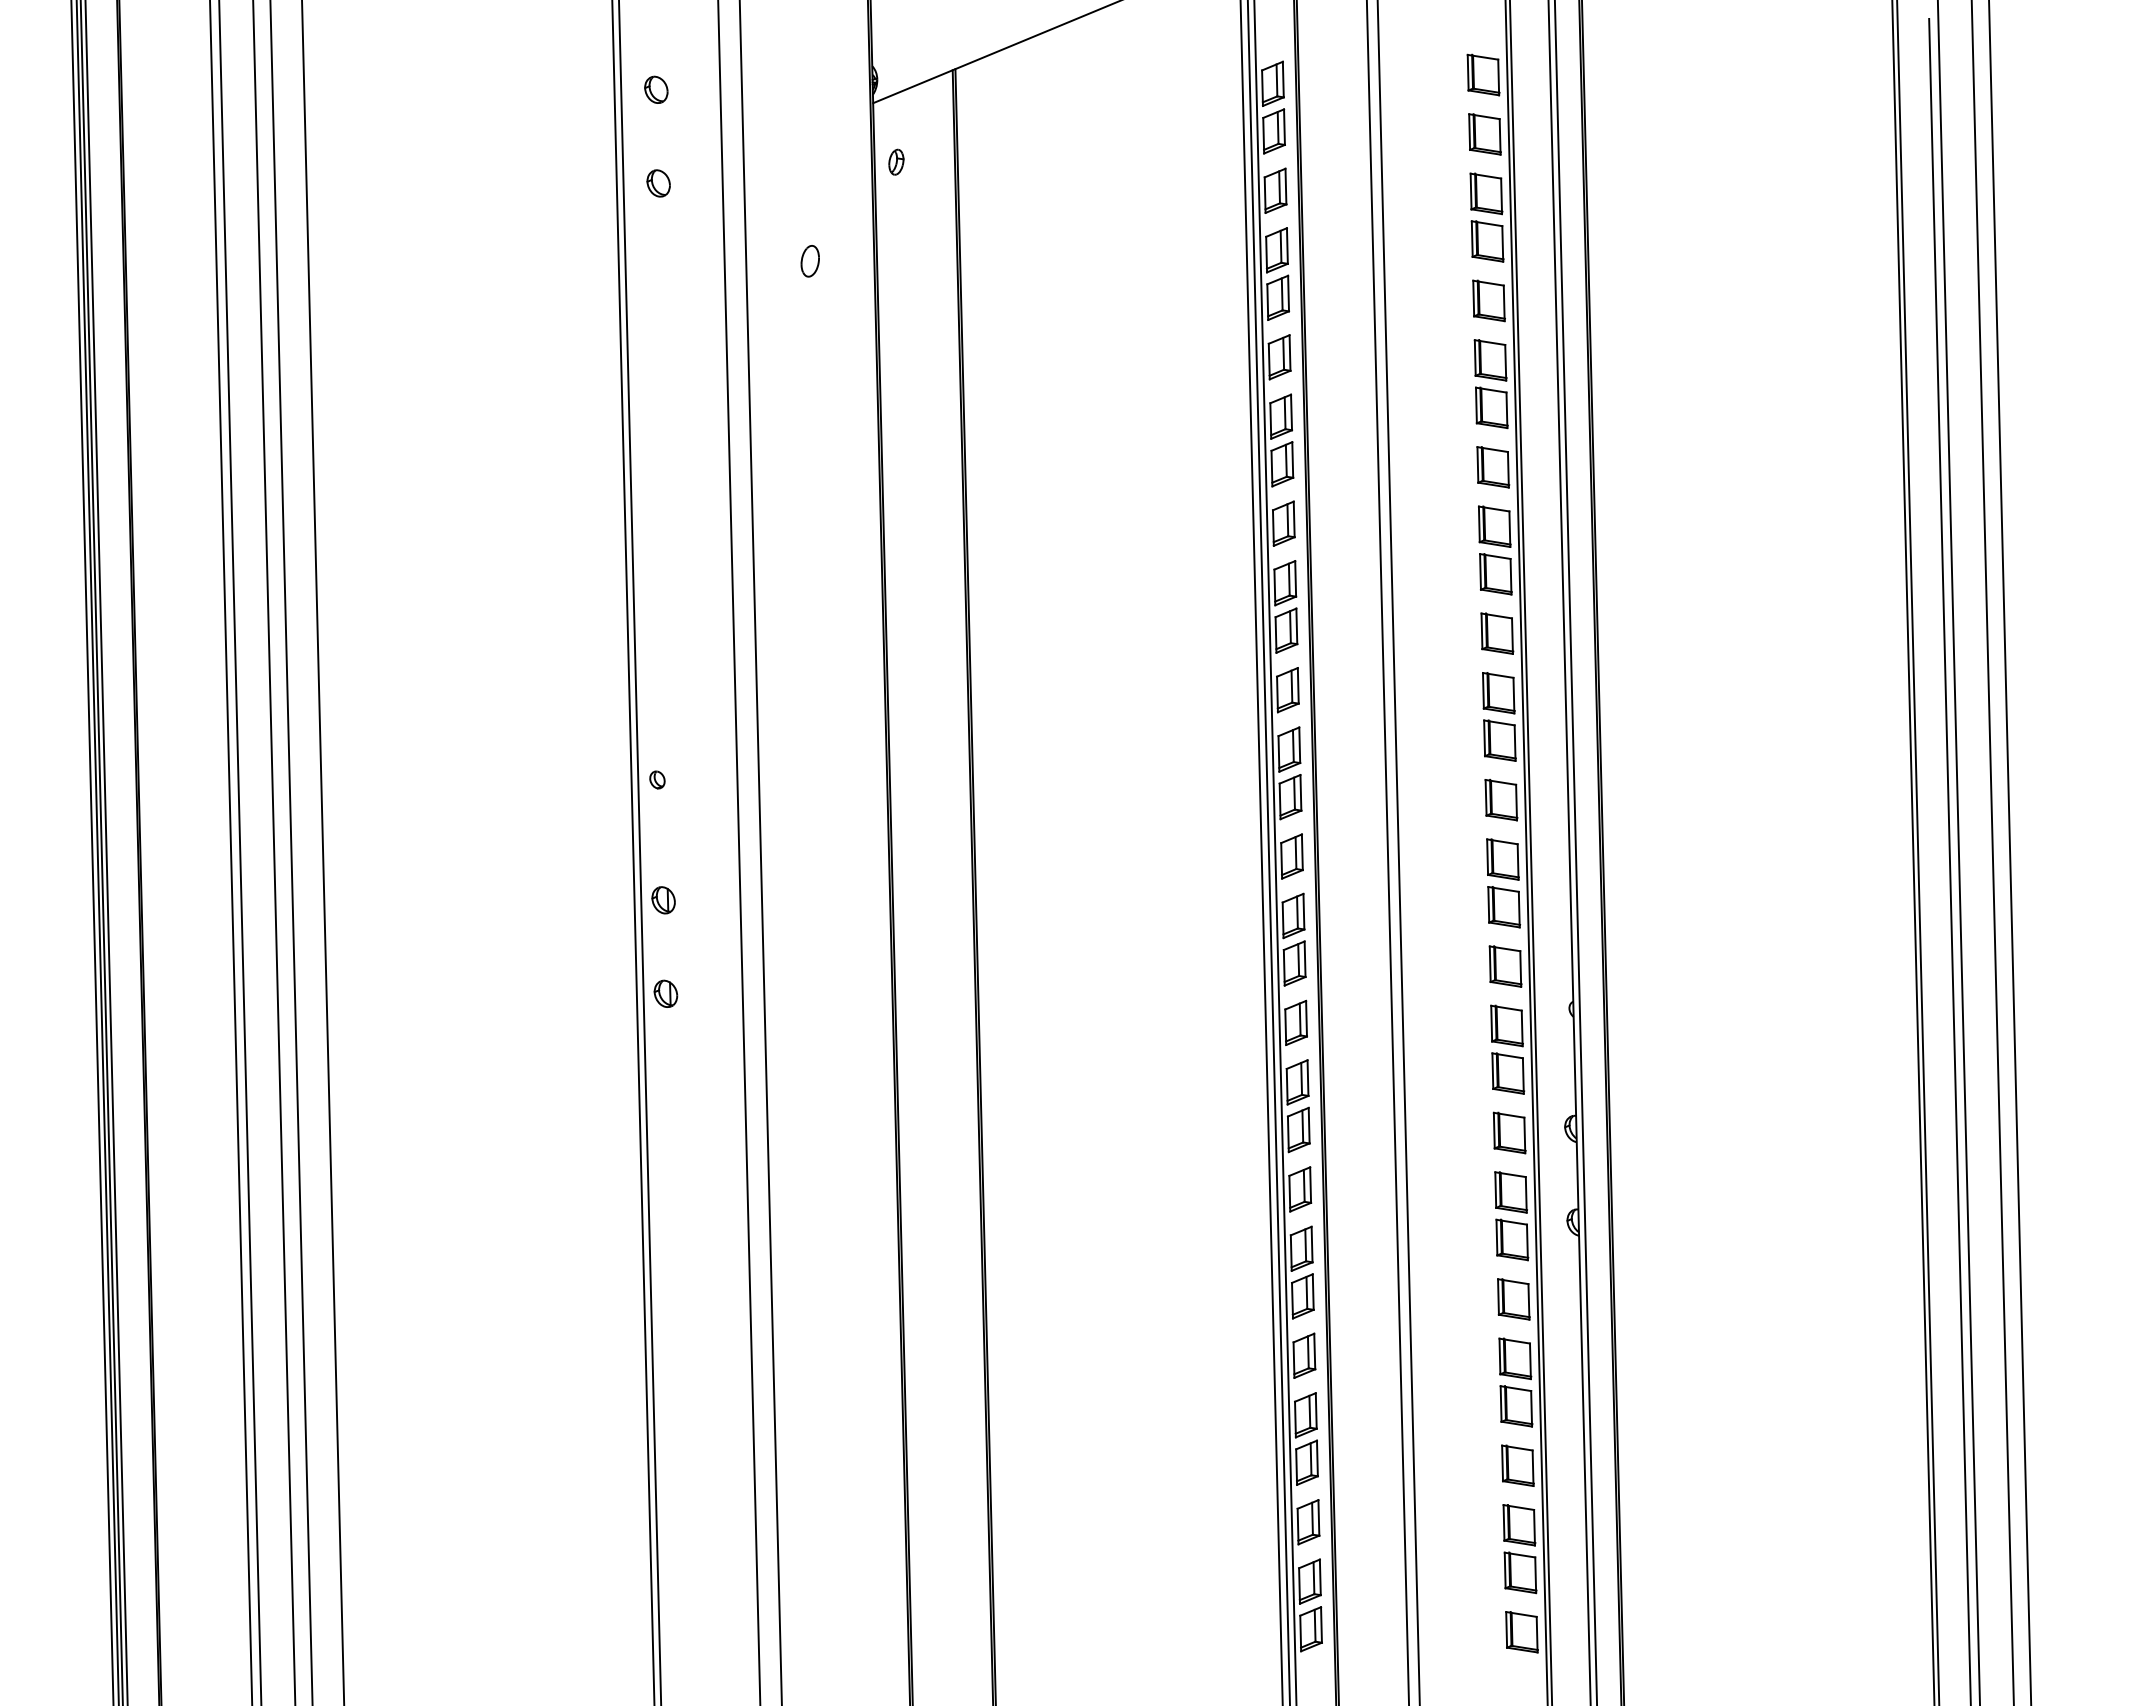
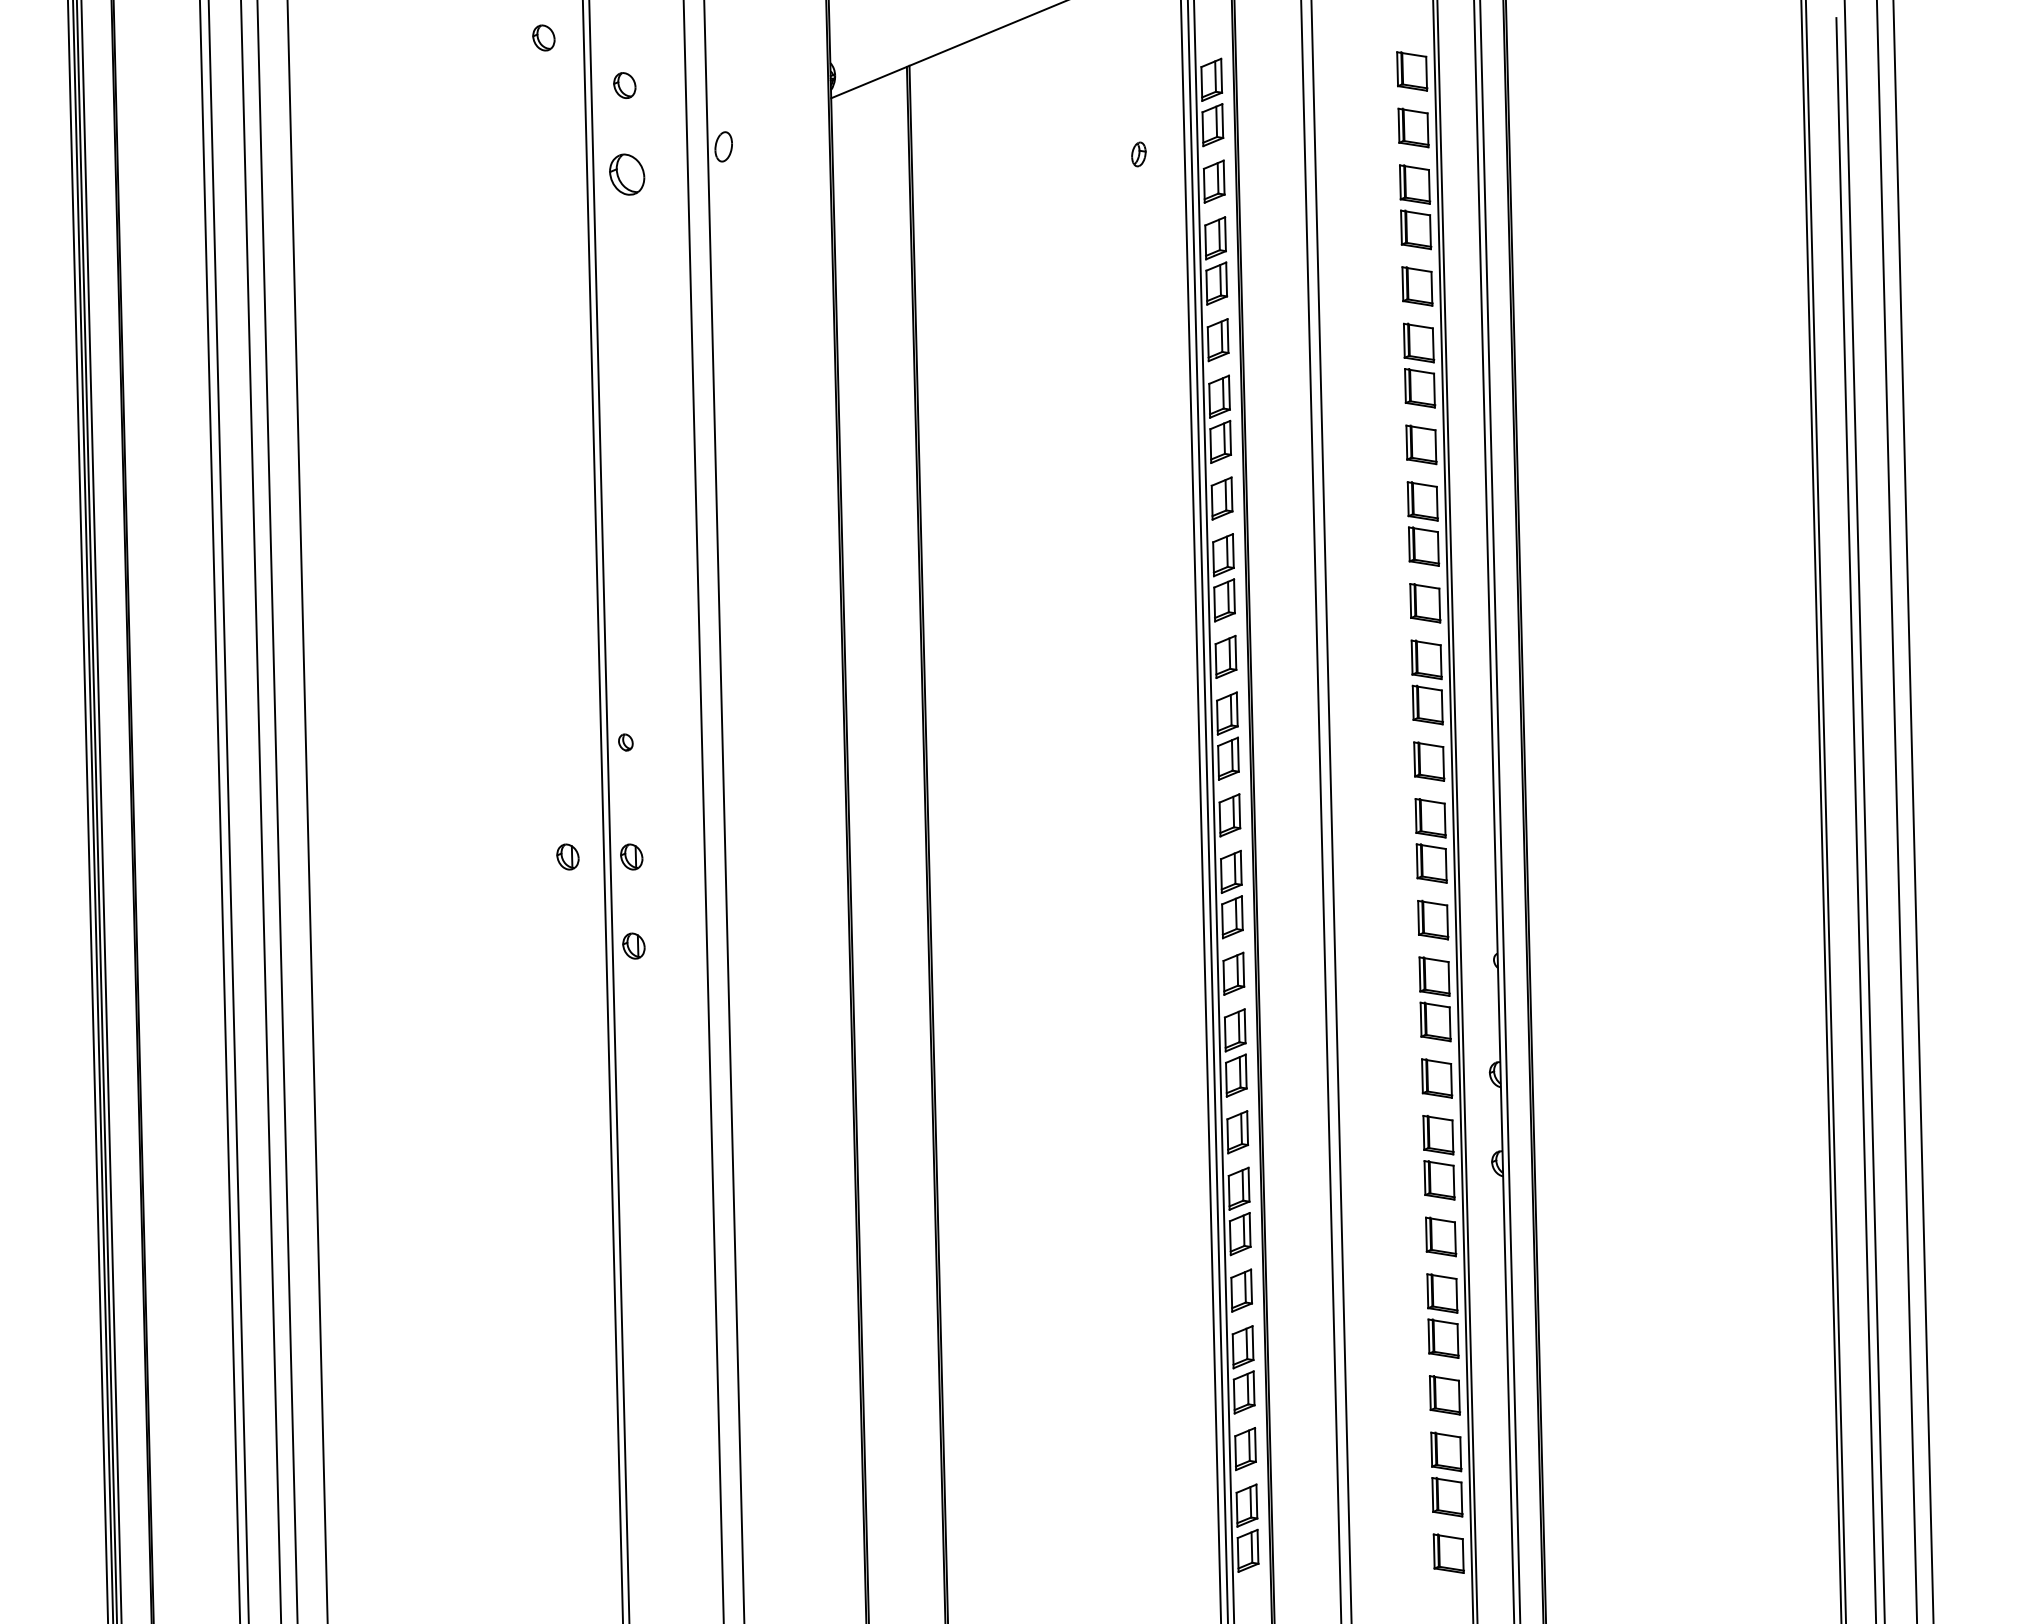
part: (571, 39) -> (544, 37), added
part: (896, 161) -> (1138, 153), moved
part: (658, 183) -> (626, 174), size x1.6
part: (809, 261) -> (723, 147), moved
part: (596, 900) -> (567, 857), added

